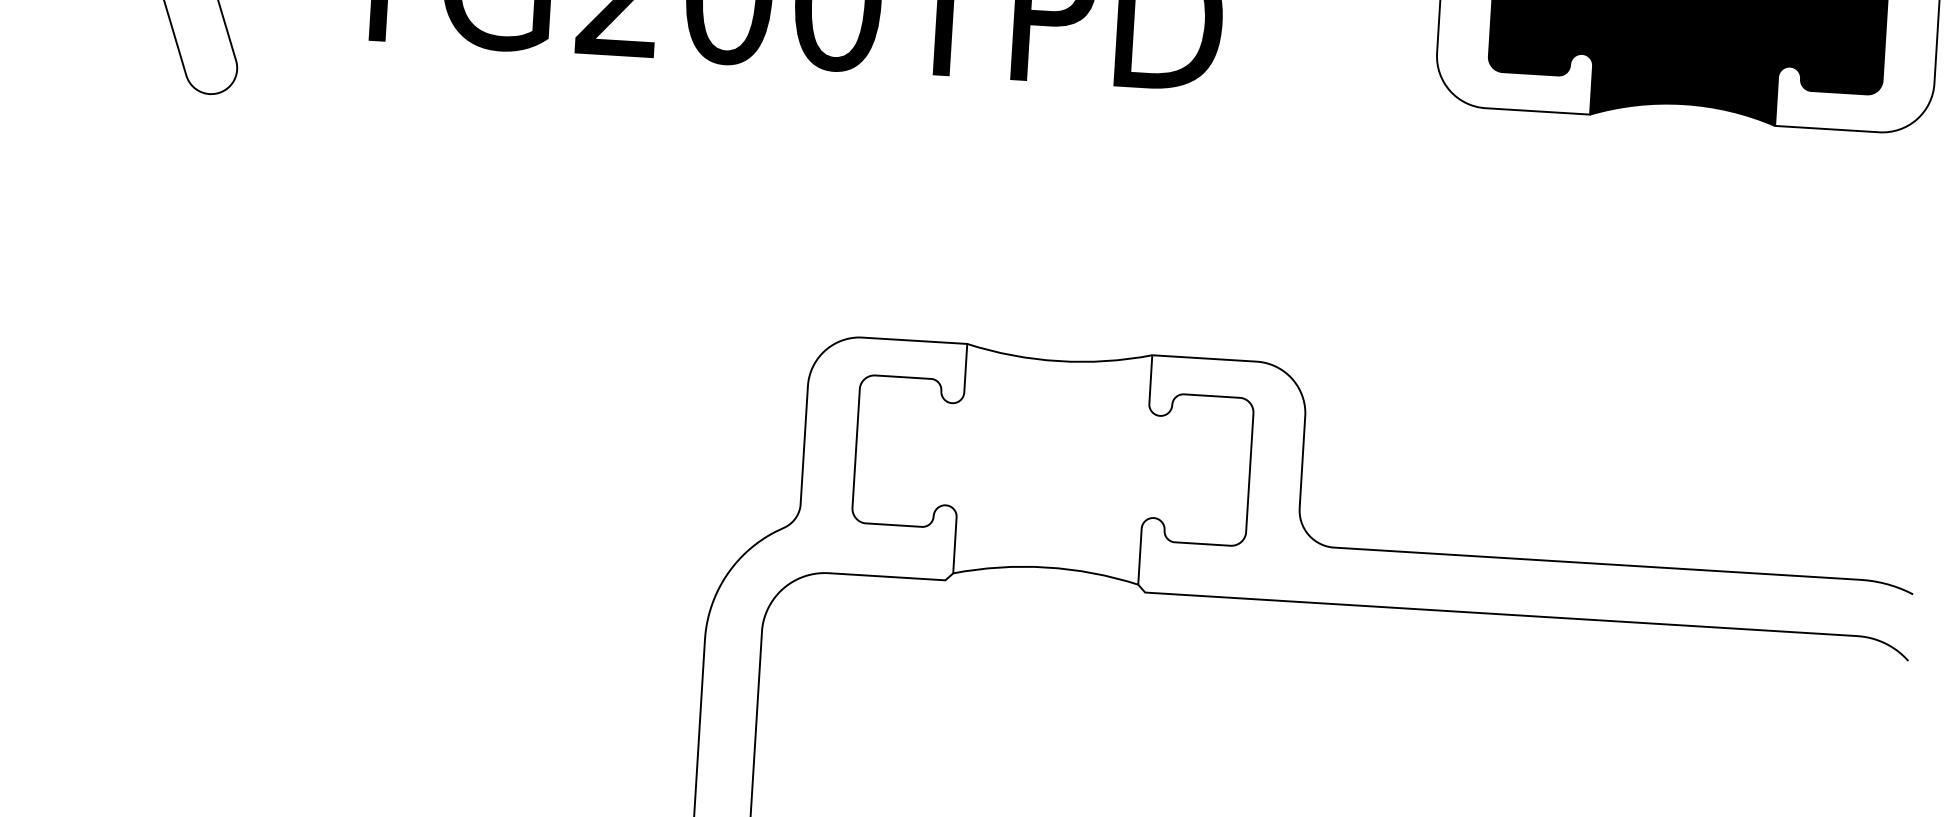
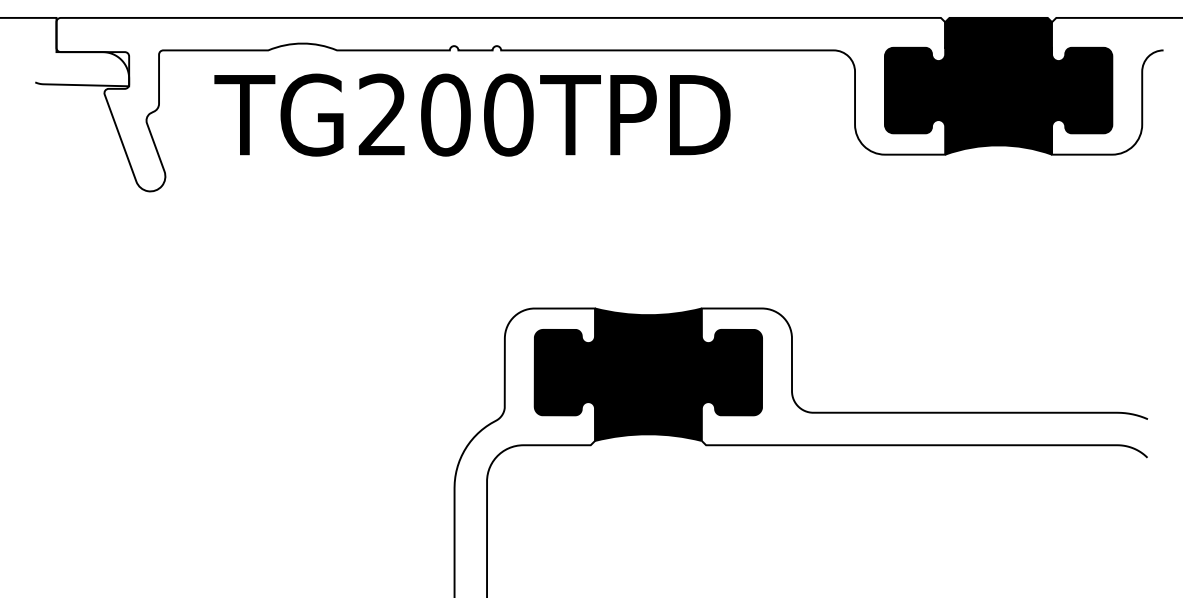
fill: (1052, 463) -> (648, 374), added

